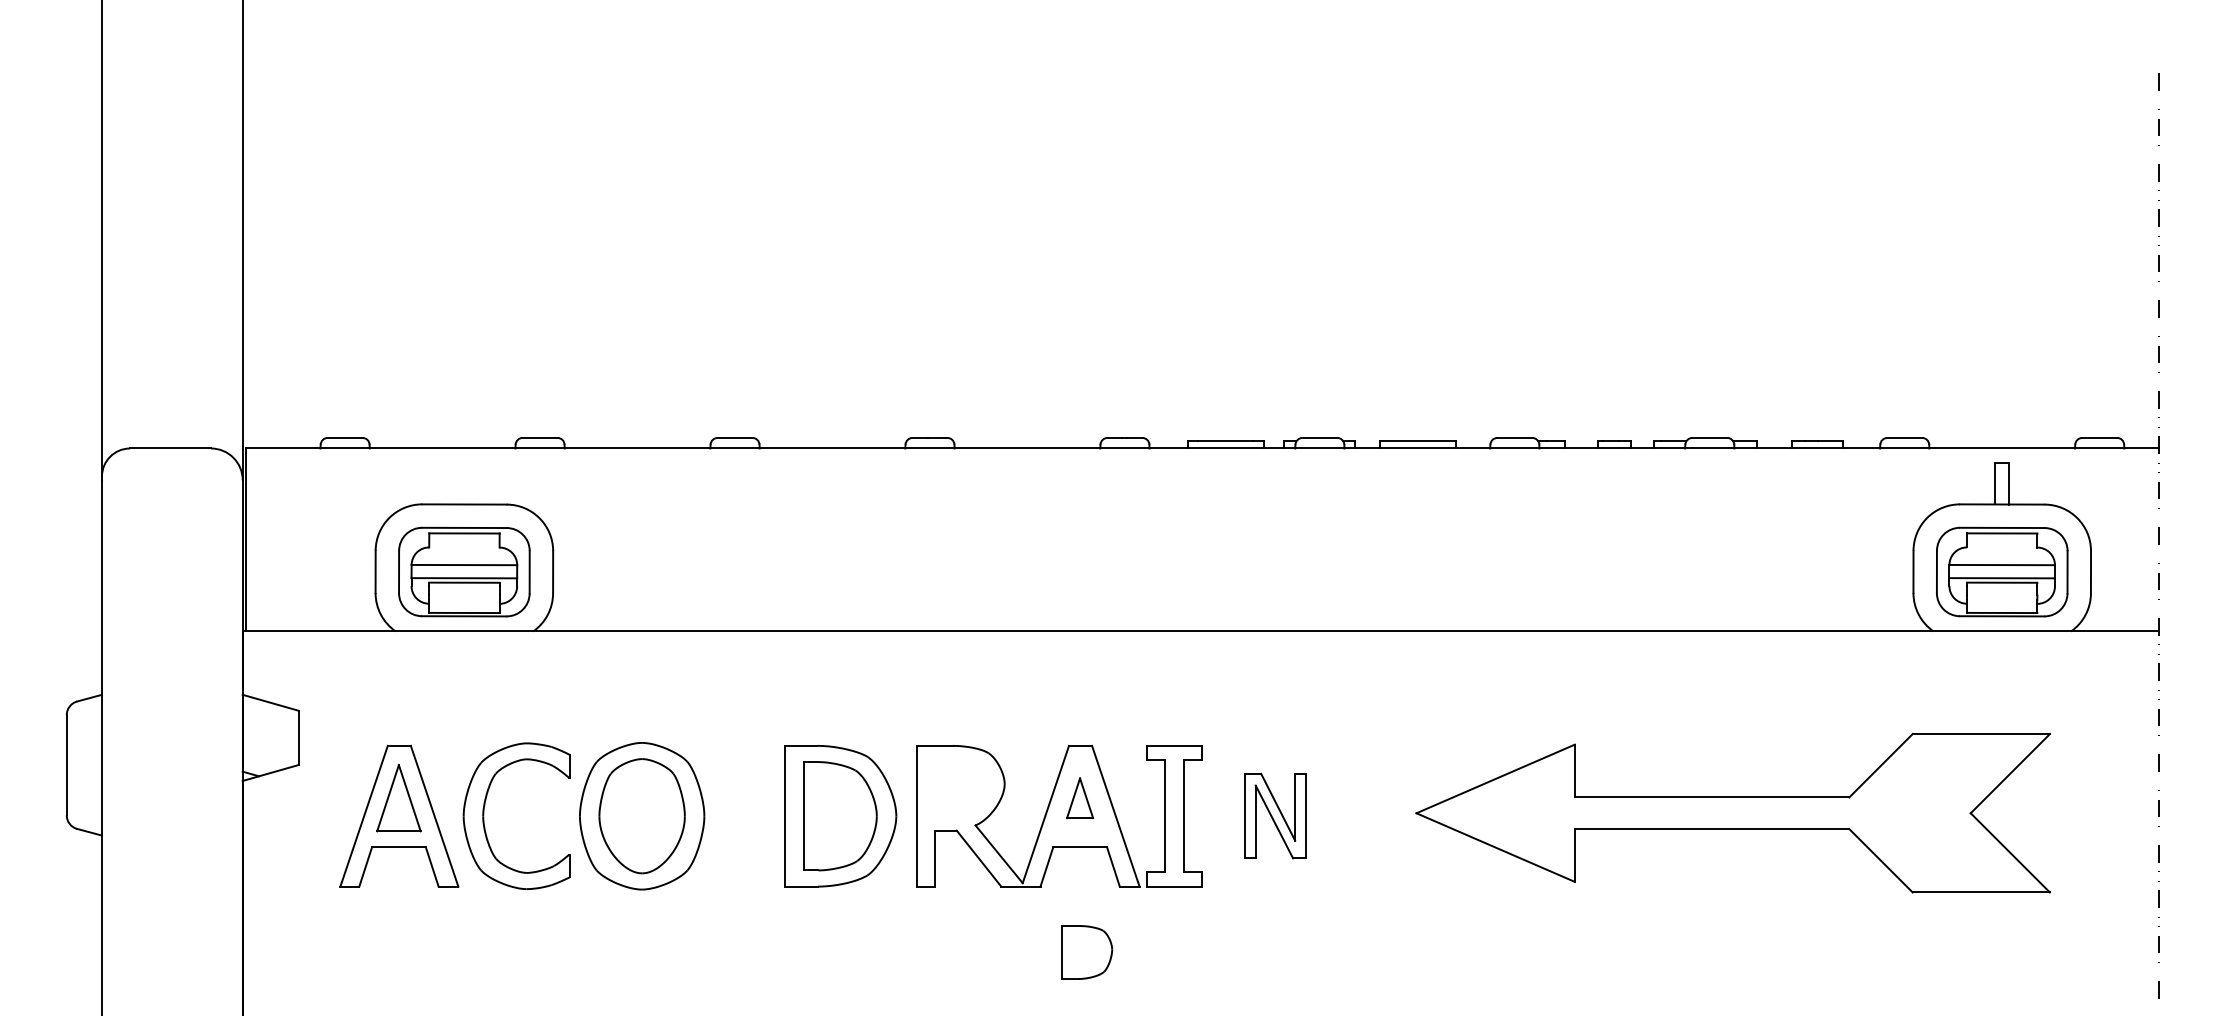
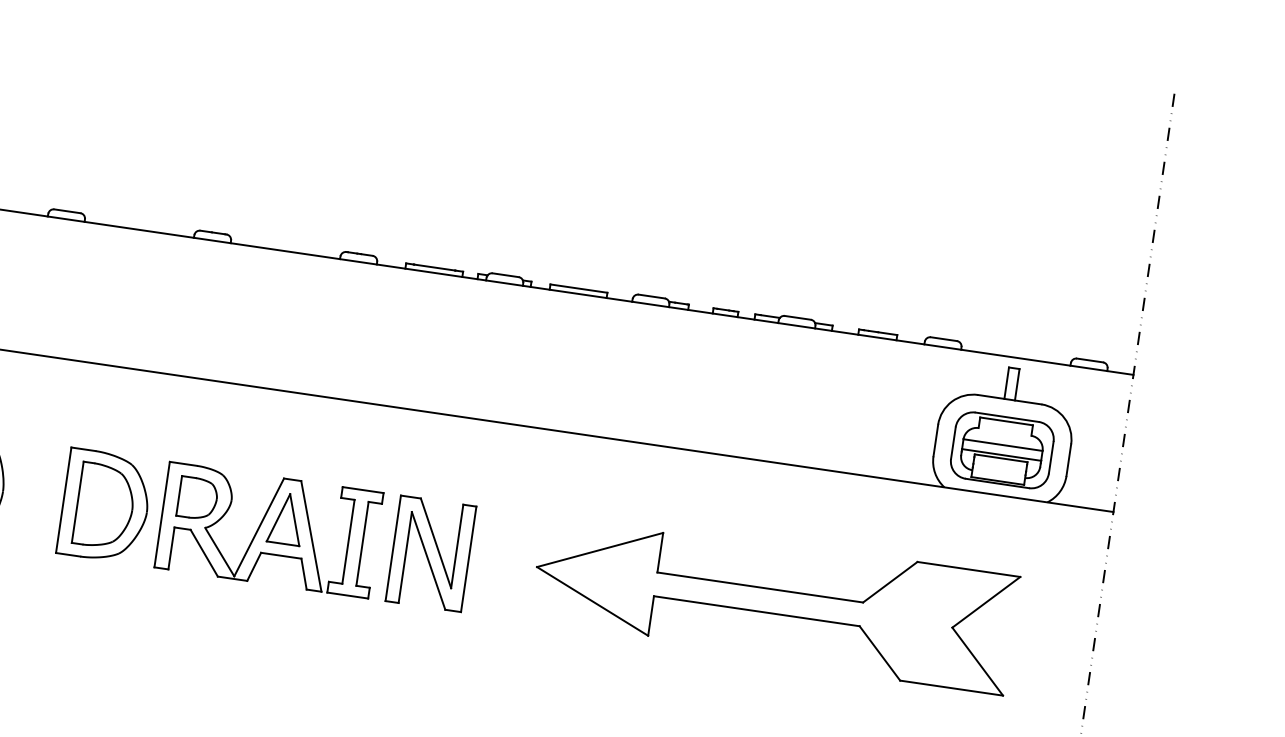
part: (1079, 798) -> (286, 519), size x1.67
part: (1275, 815) -> (431, 553), size x1.67
part: (1087, 952) -> (198, 498), moved

